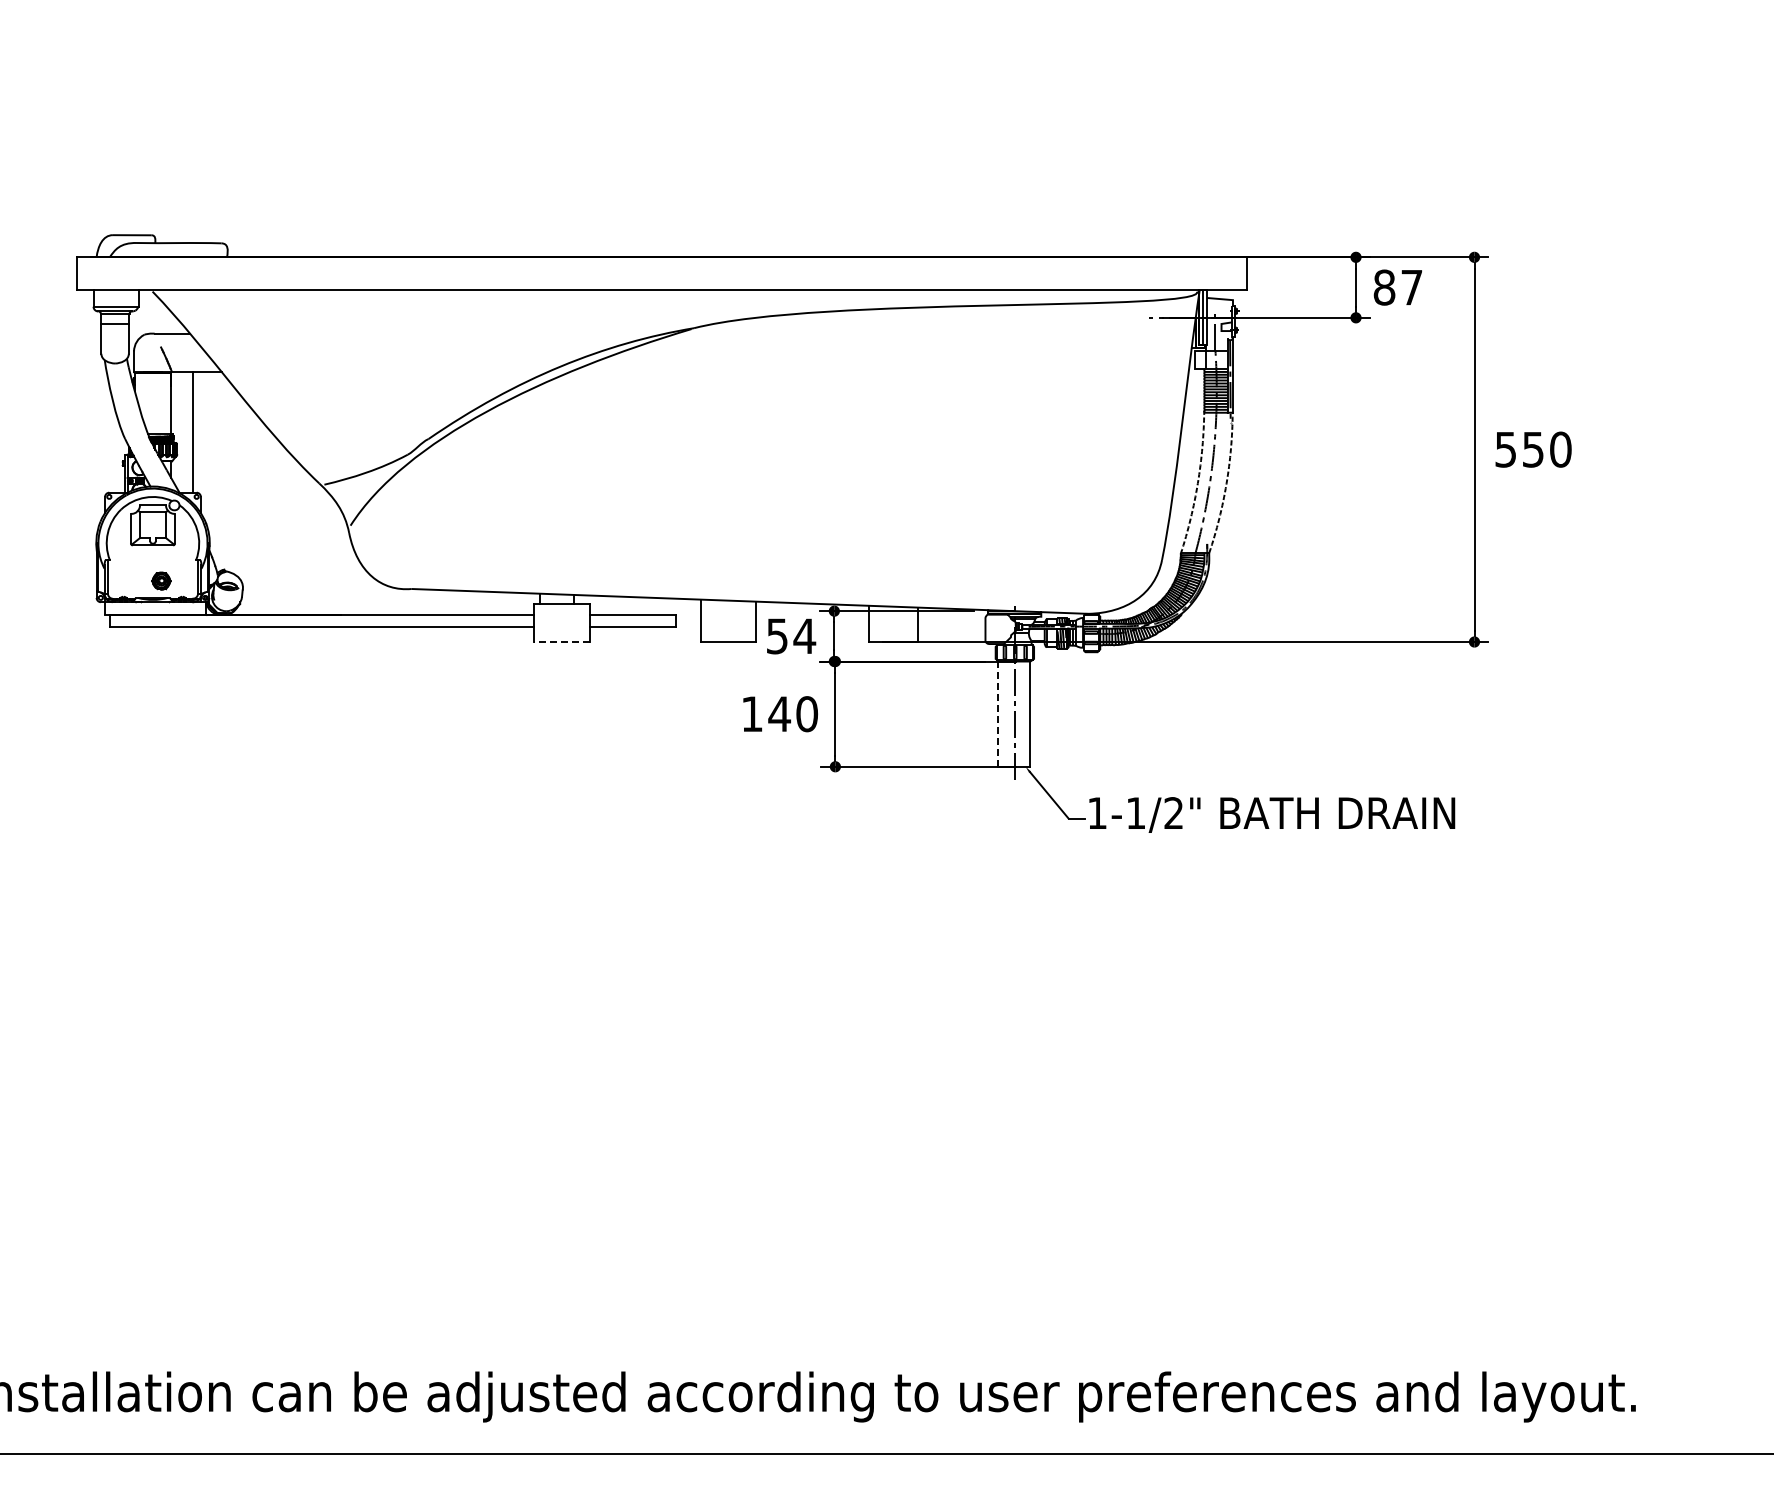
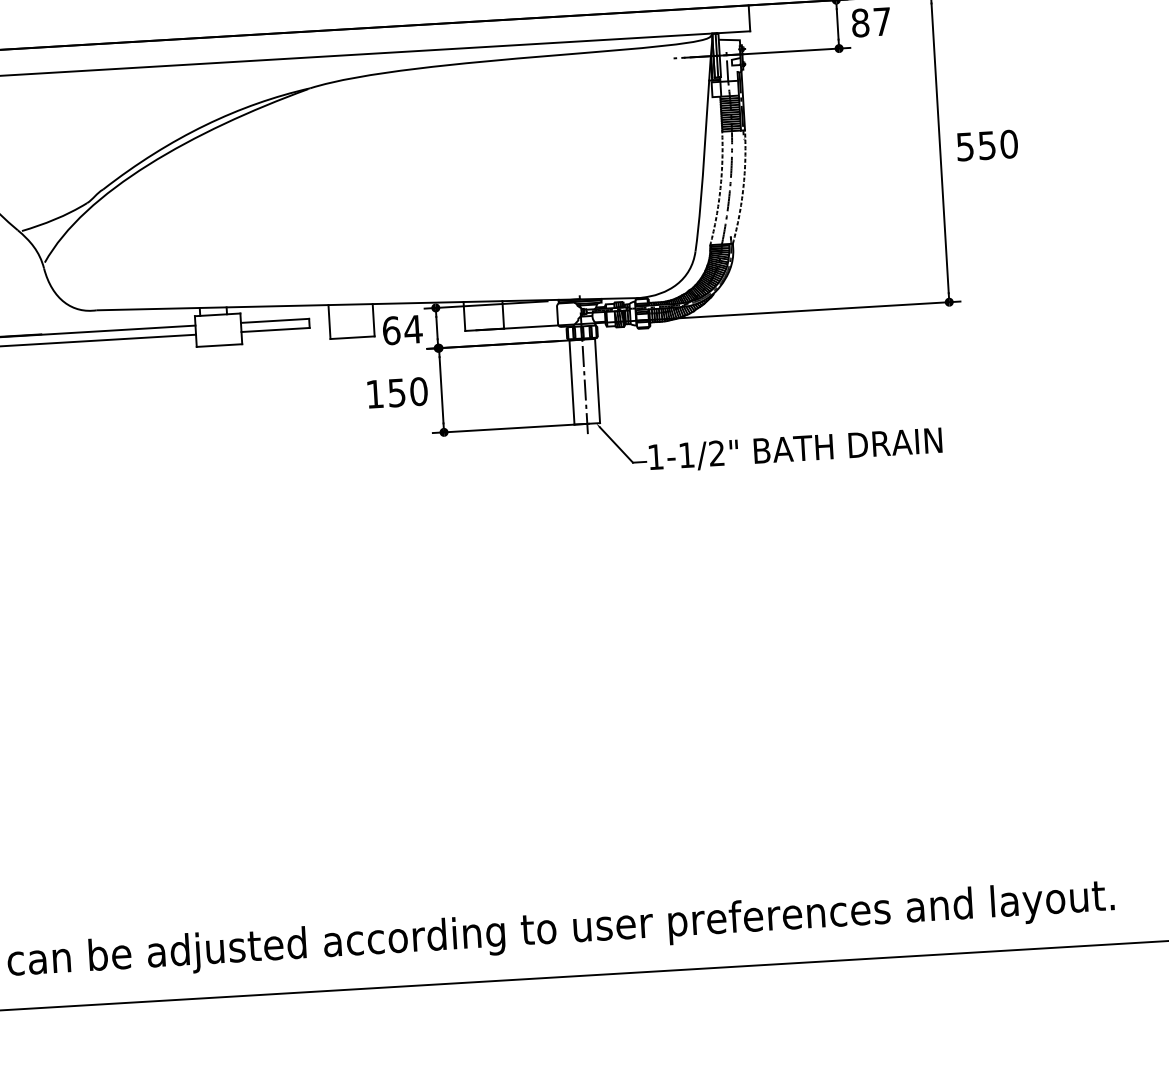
text: (777, 636) -> (391, 330), 54 -> 64
line: (561, 642) -> (219, 345), dashed -> solid
text: (779, 714) -> (396, 393), 140 -> 150
line: (998, 714) -> (572, 382), dashed -> solid

